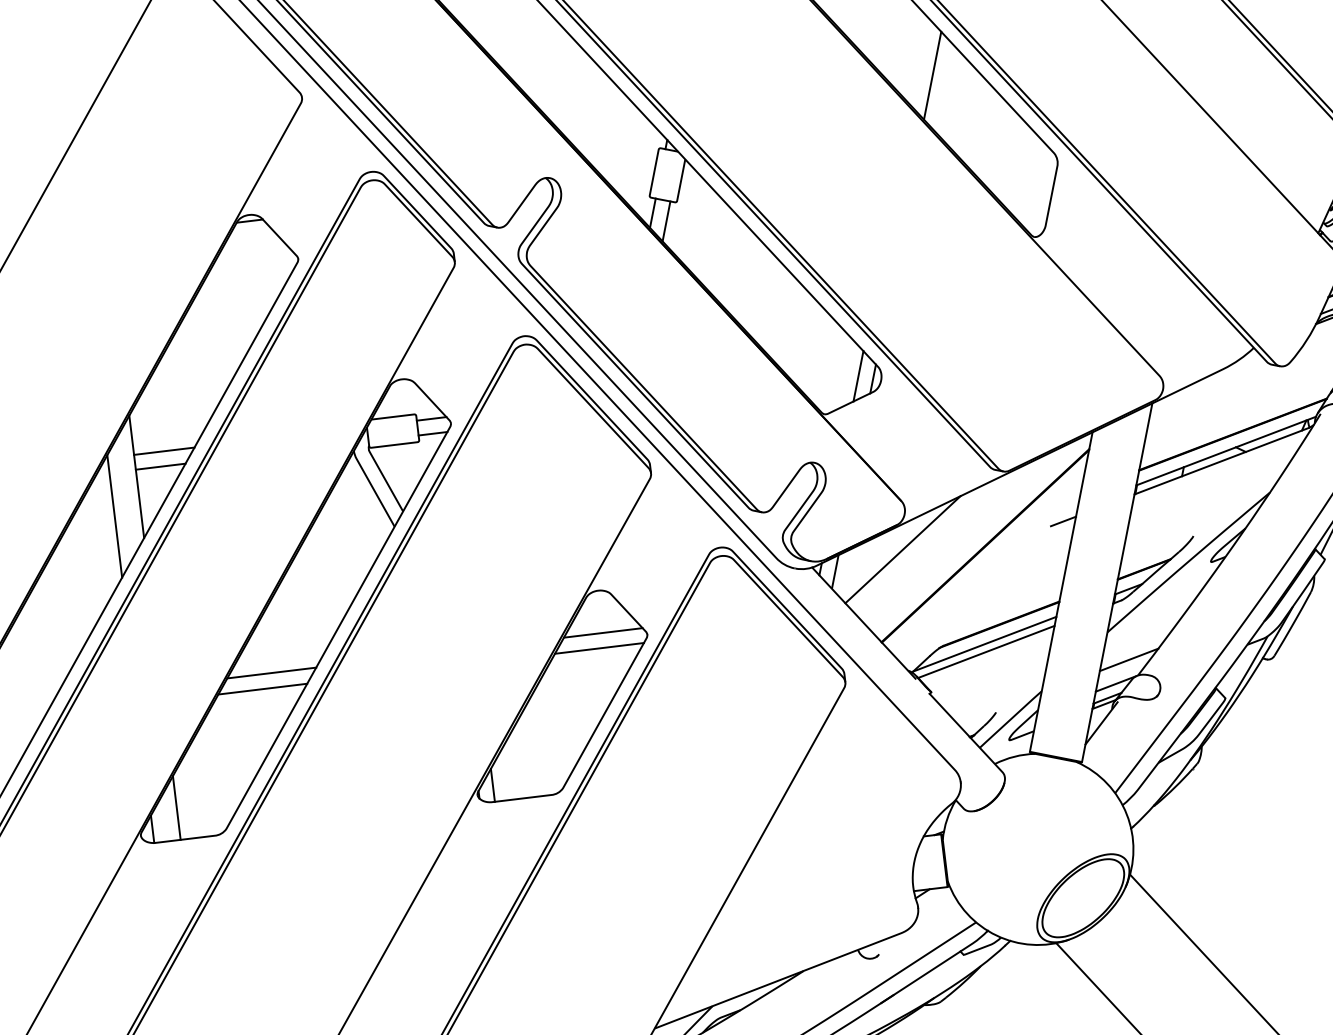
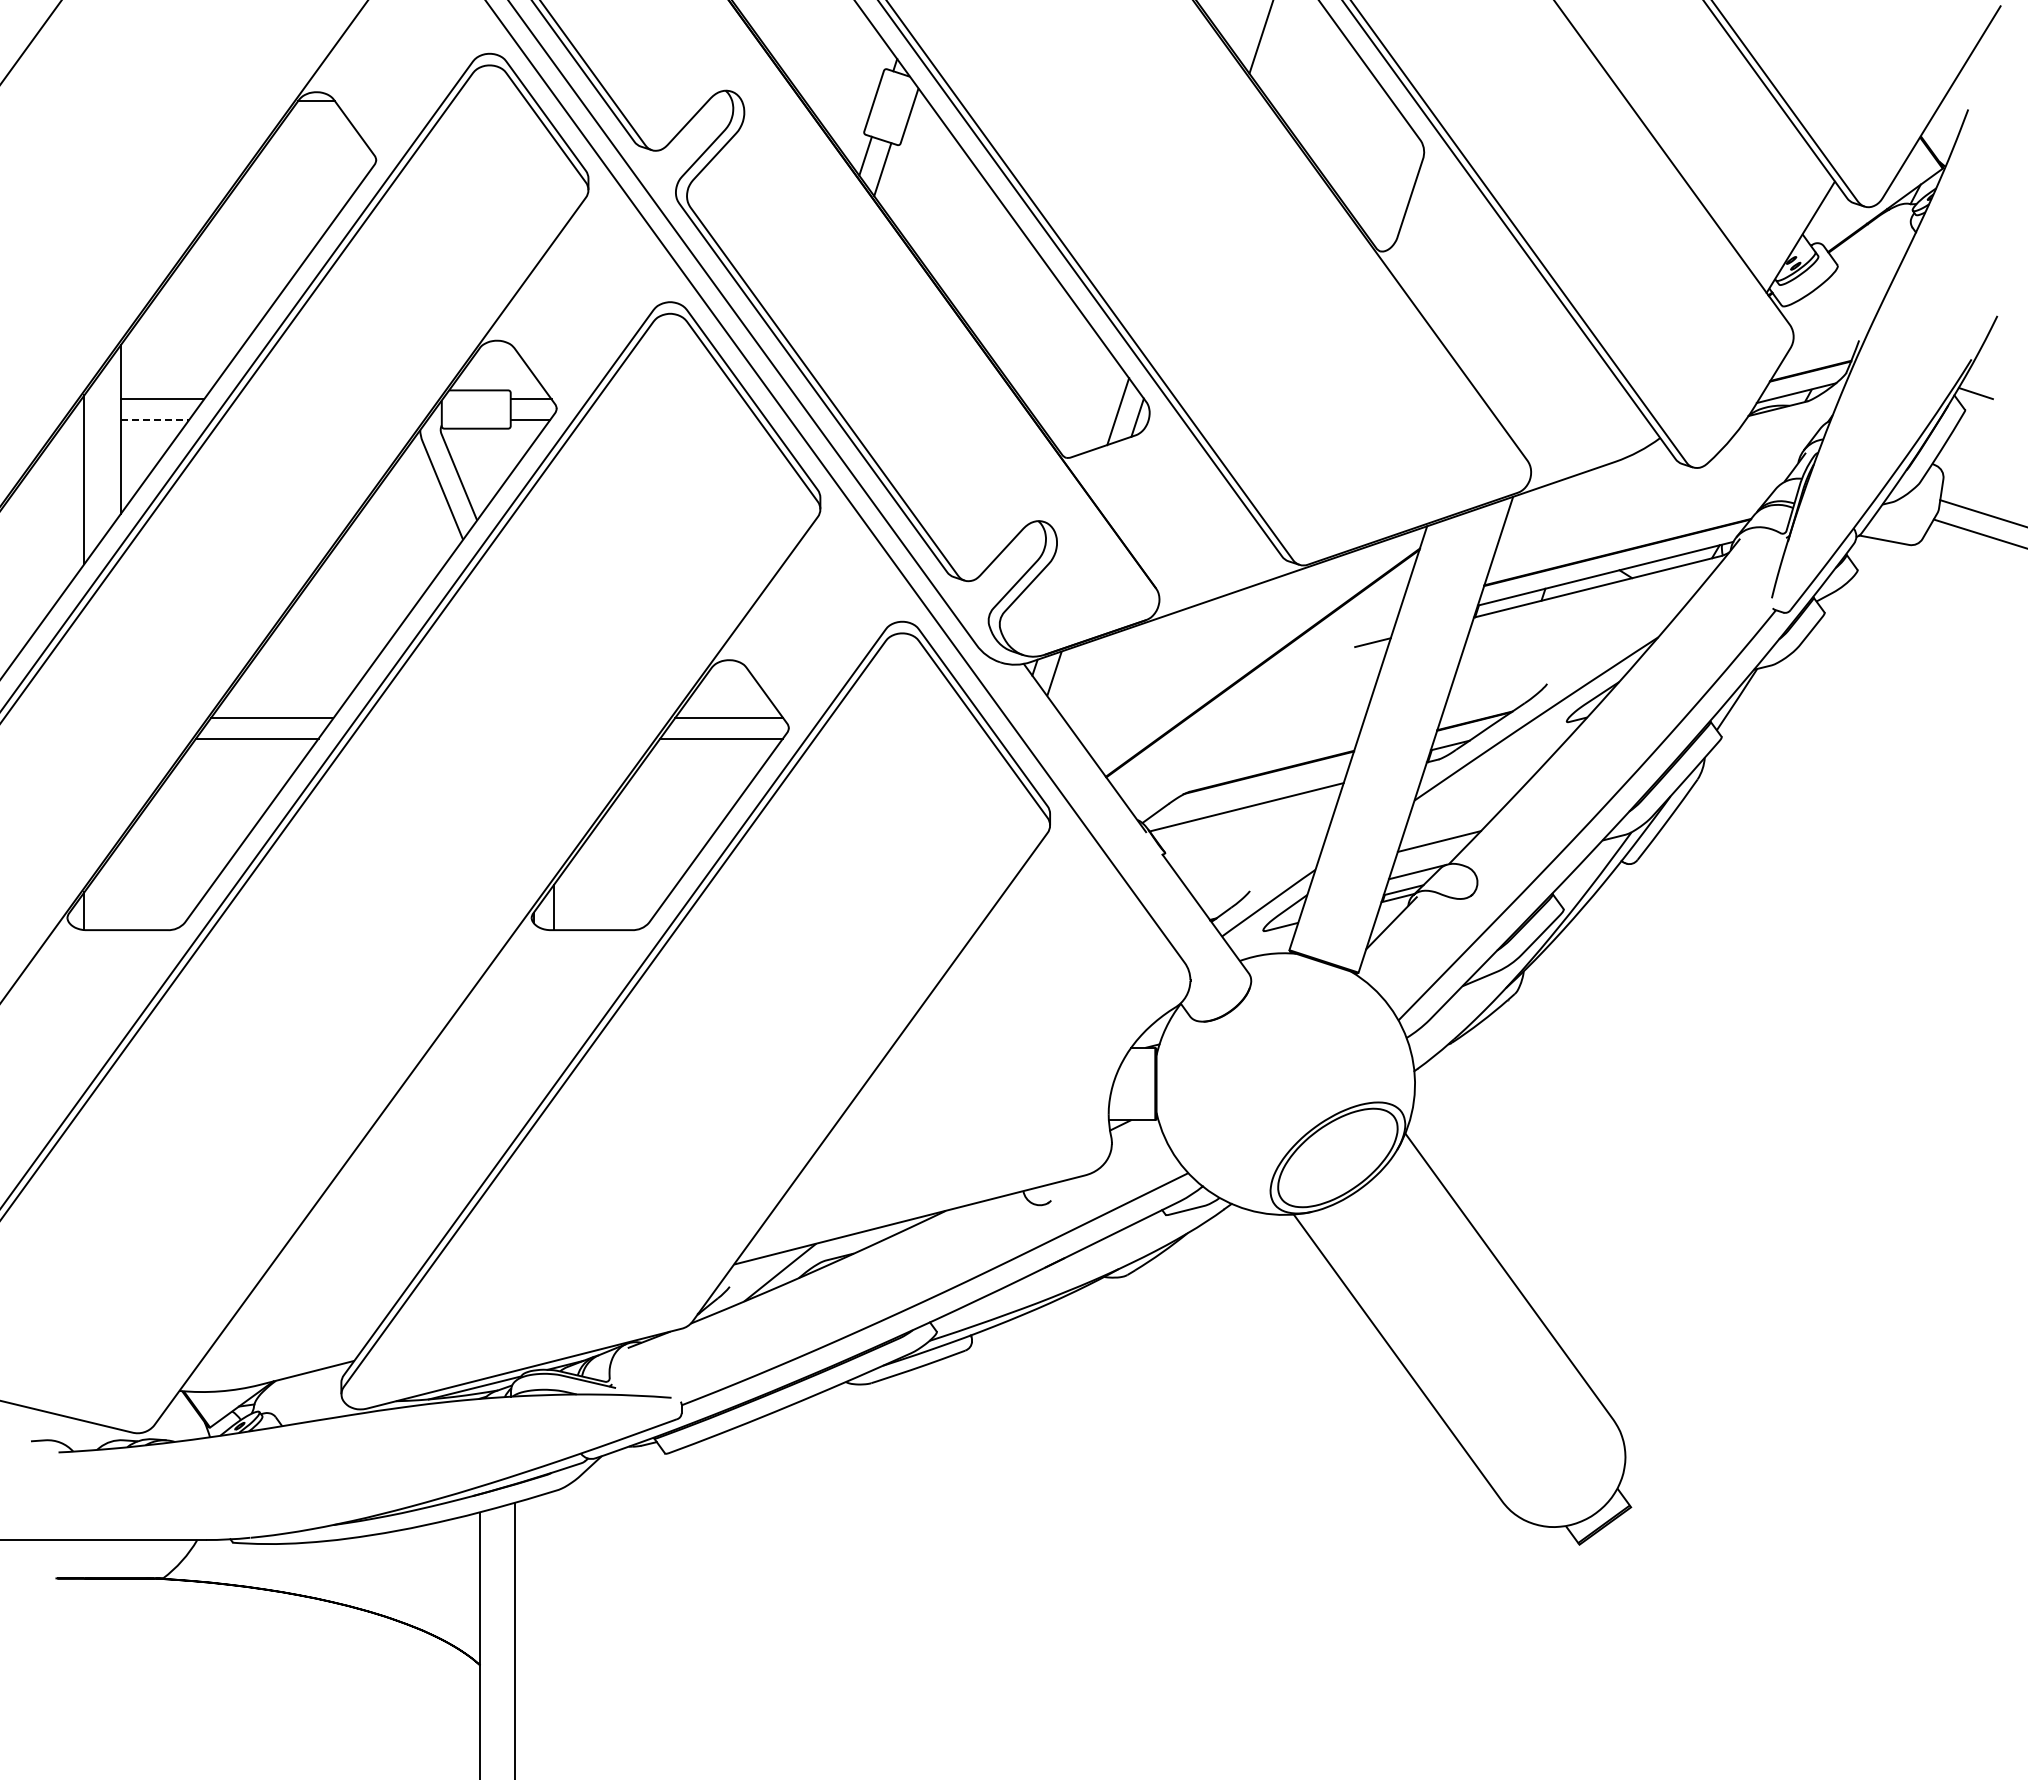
line: (161, 466) -> (155, 419), solid -> dashed
line: (903, 549) -> (1150, 654), removed
line: (984, 644) -> (1245, 796), removed
line: (176, 808) -> (120, 886), removed

